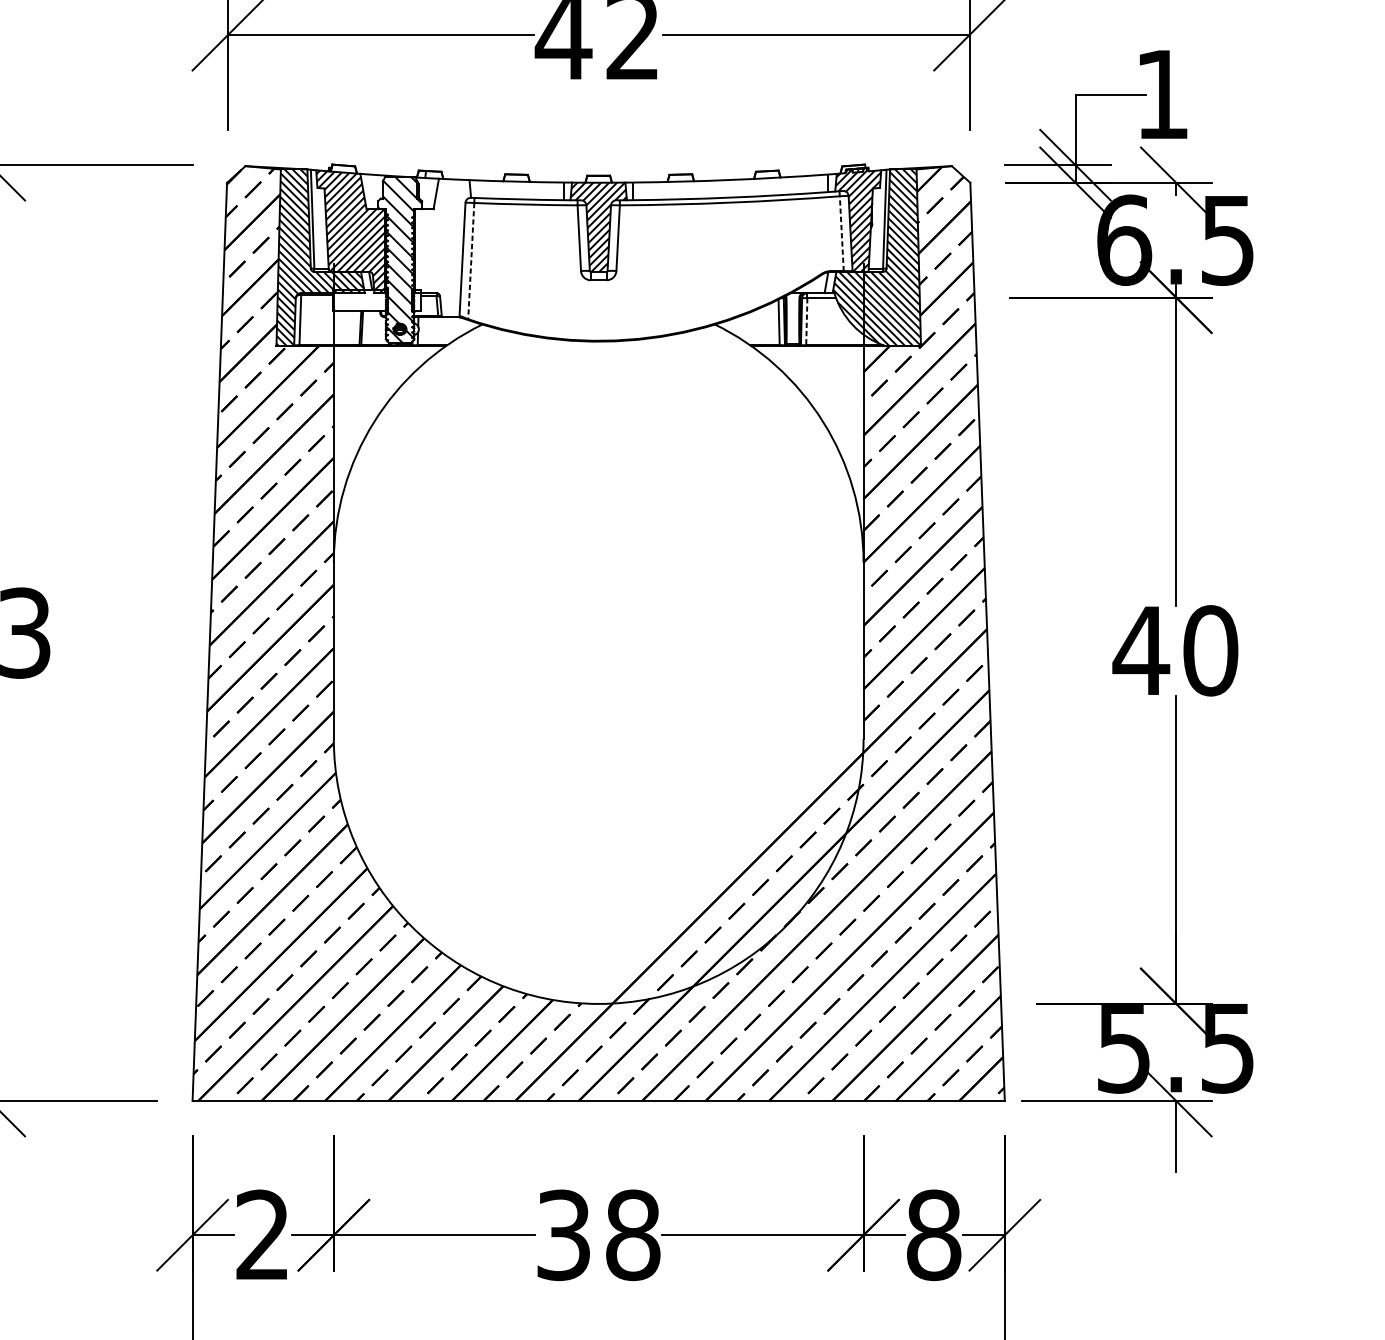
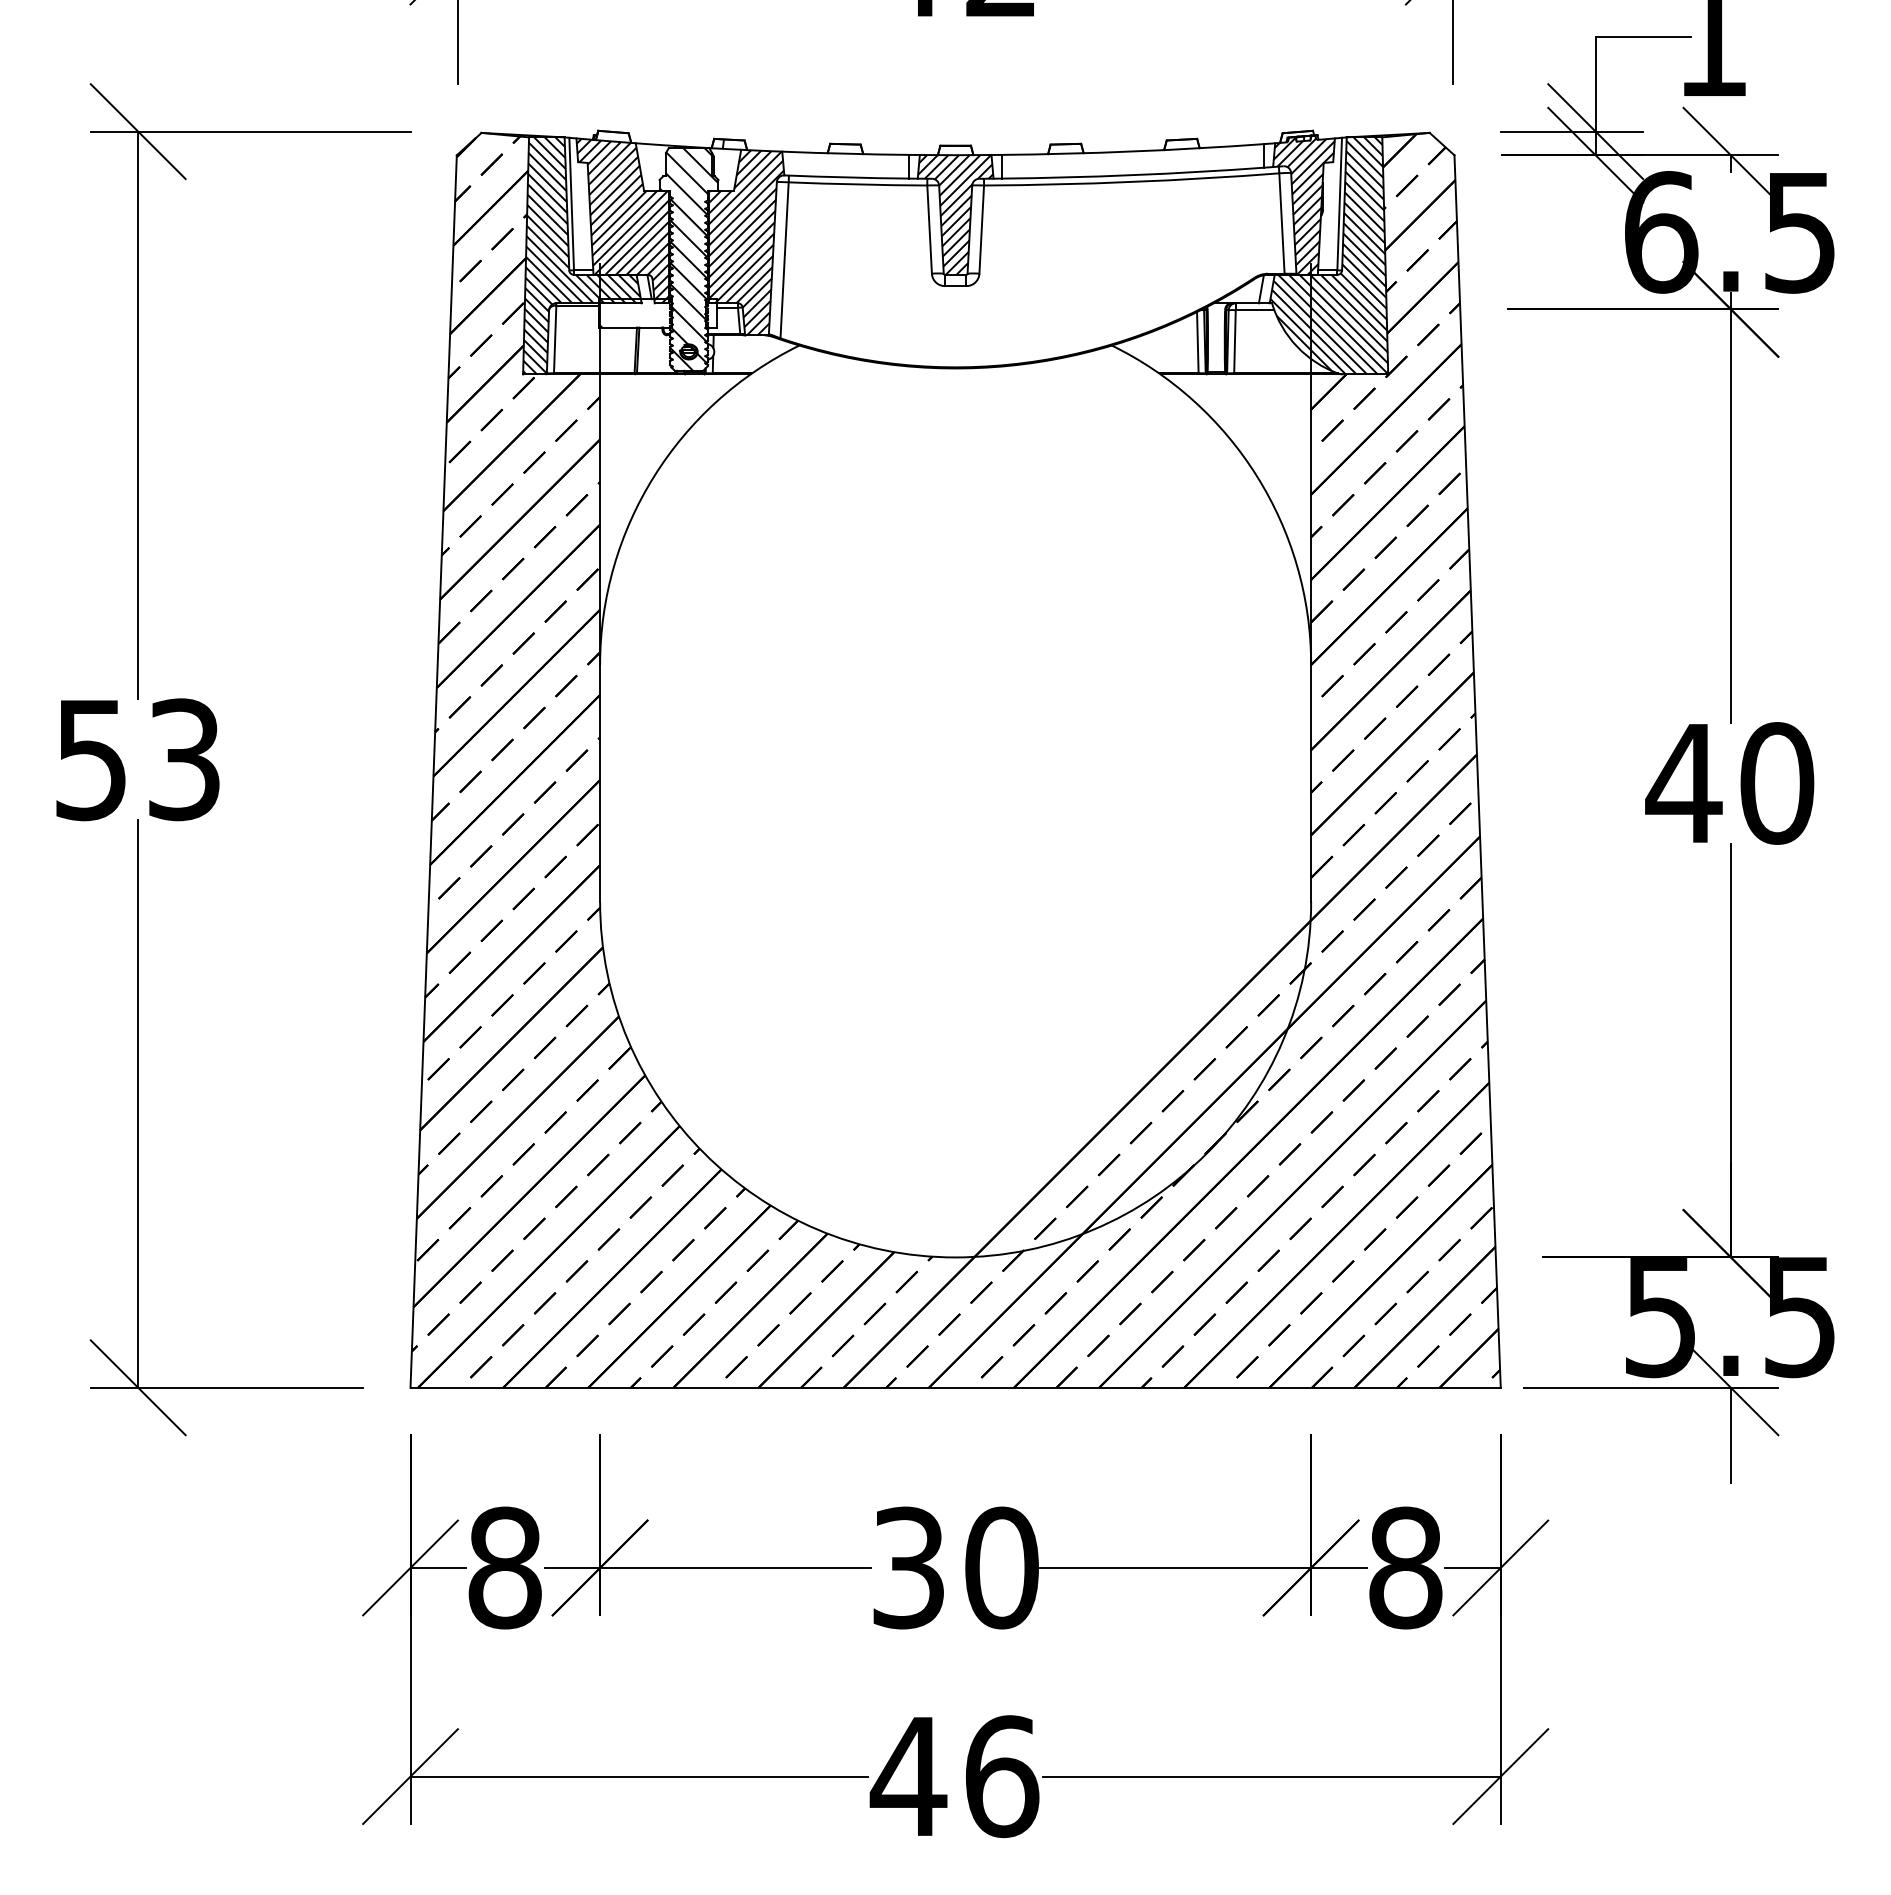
line: (841, 233) -> (1281, 223), dashed -> solid
hatch: (442, 247) -> (746, 242), added
line: (471, 261) -> (784, 260), dashed -> solid
line: (806, 321) -> (1234, 341), dashed -> solid
text: (262, 1234) -> (504, 1567), 2 -> 8
text: (632, 1234) -> (1001, 1567), 38 -> 30

